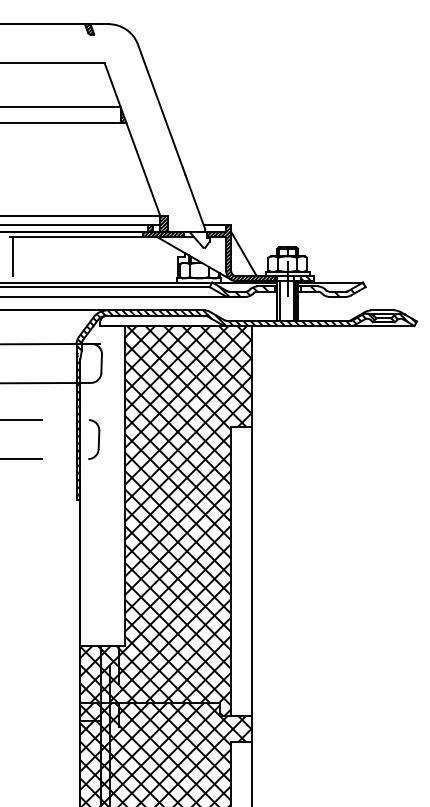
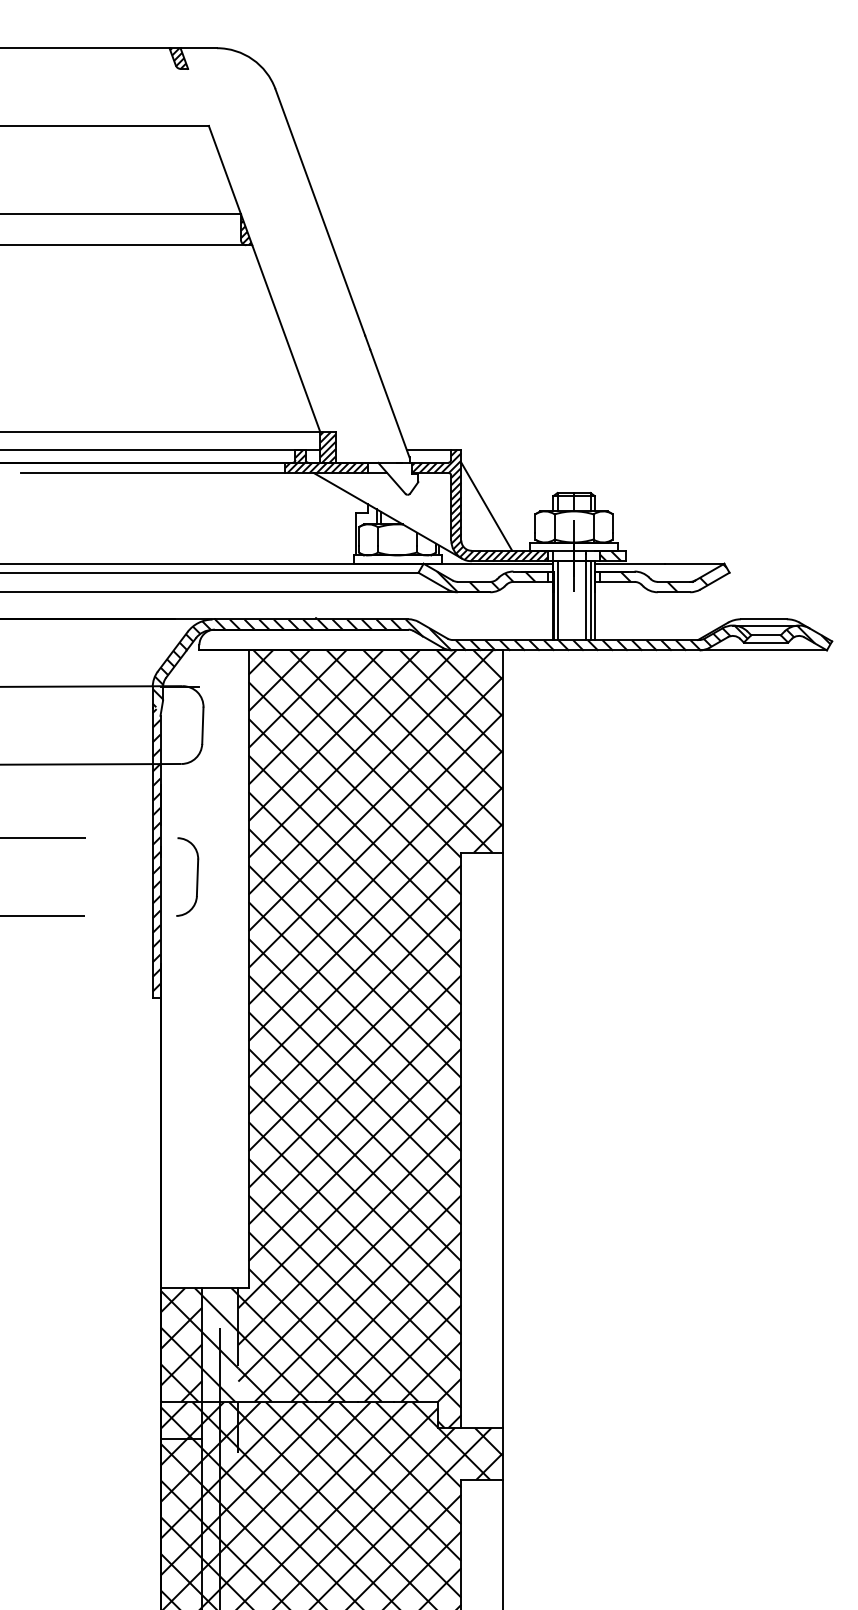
line: (12, 256) -> (24, 511), removed
hatch: (110, 673) -> (220, 1343), removed

